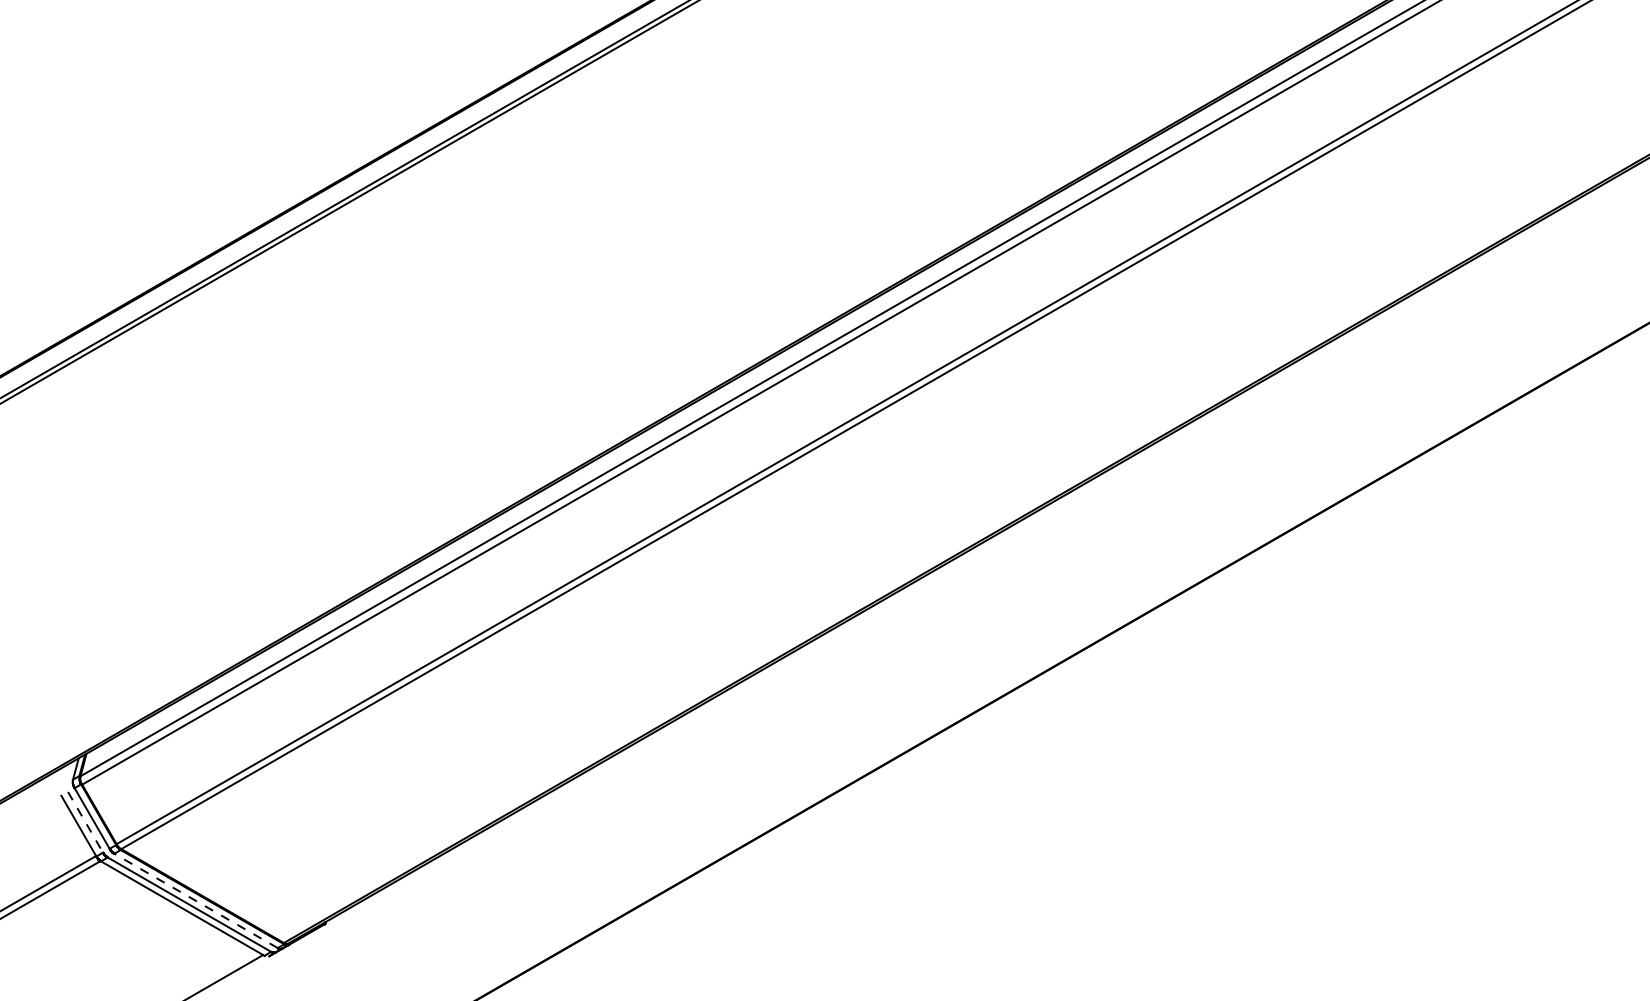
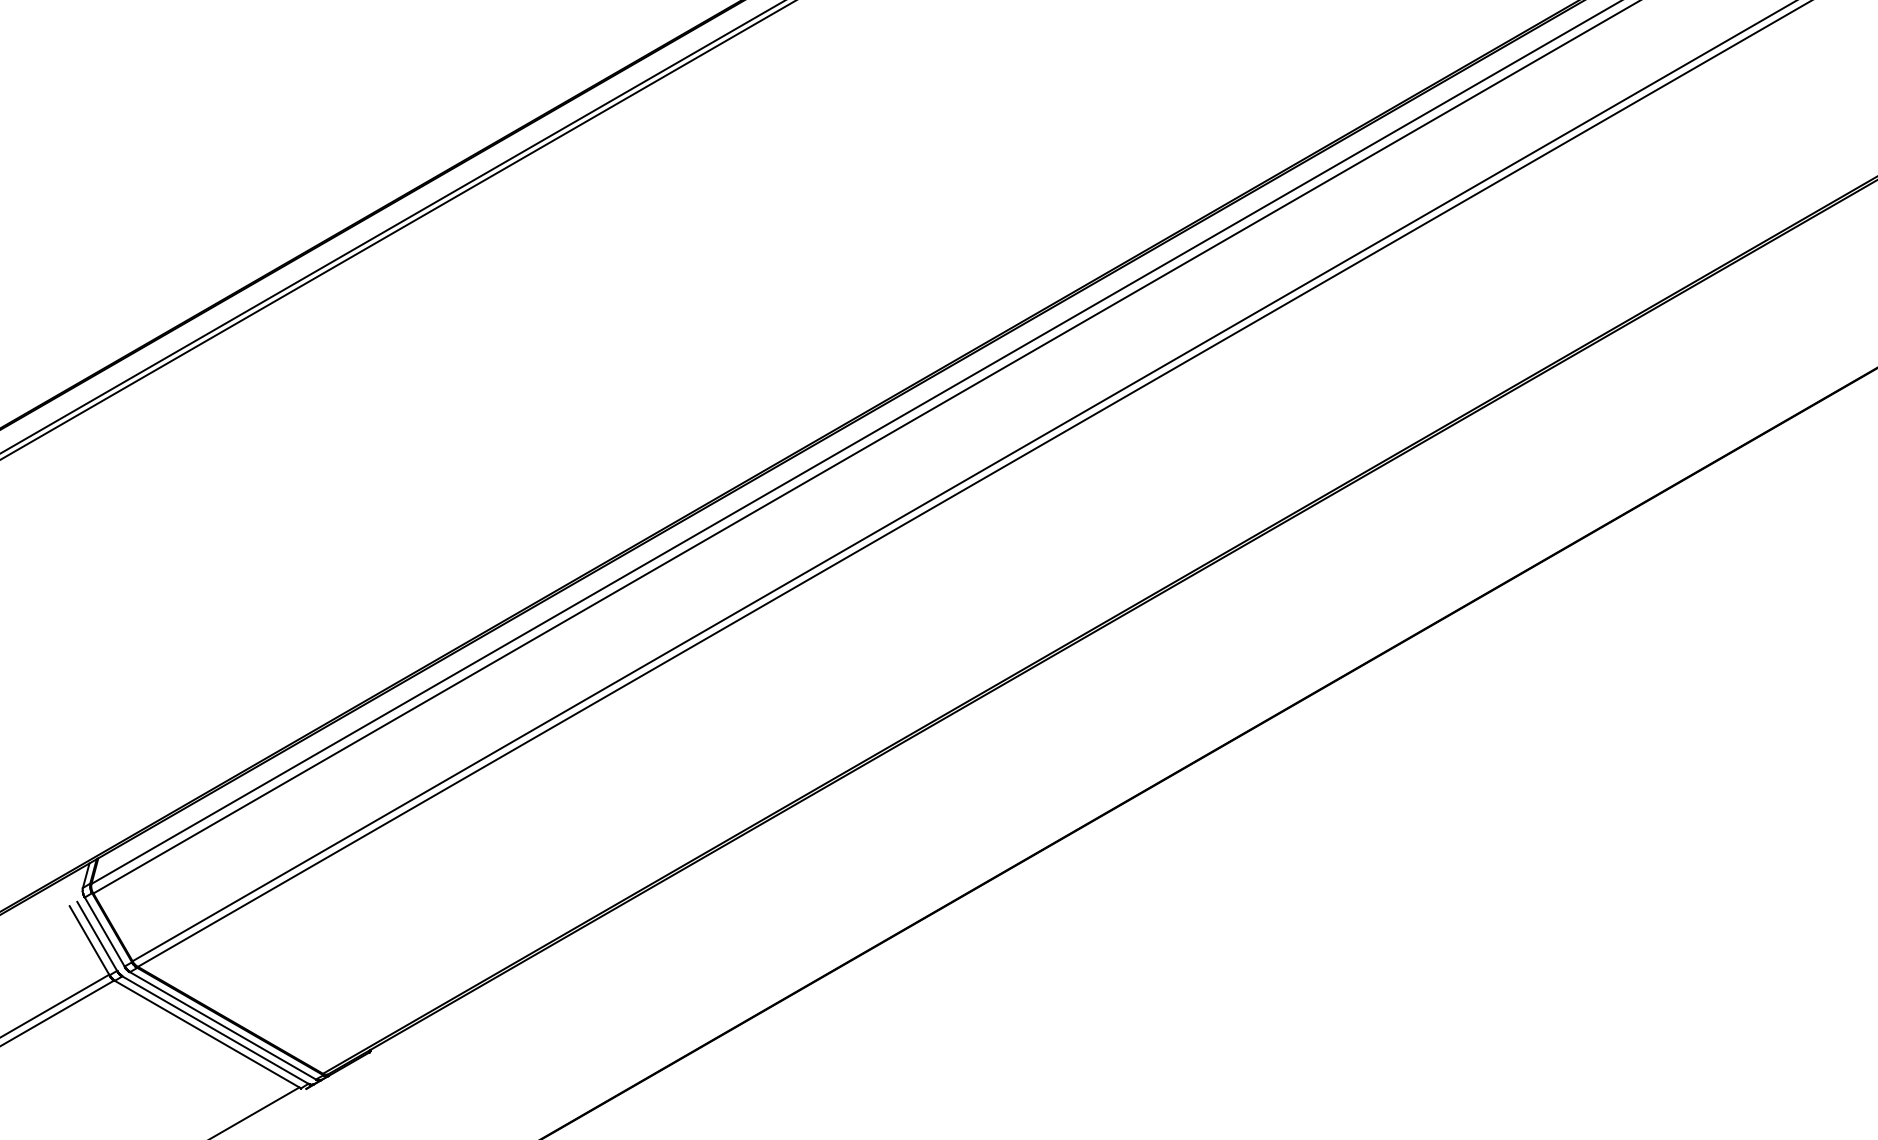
line: (85, 822) -> (97, 936), dashed -> solid
line: (195, 900) -> (222, 1025), dashed -> solid

